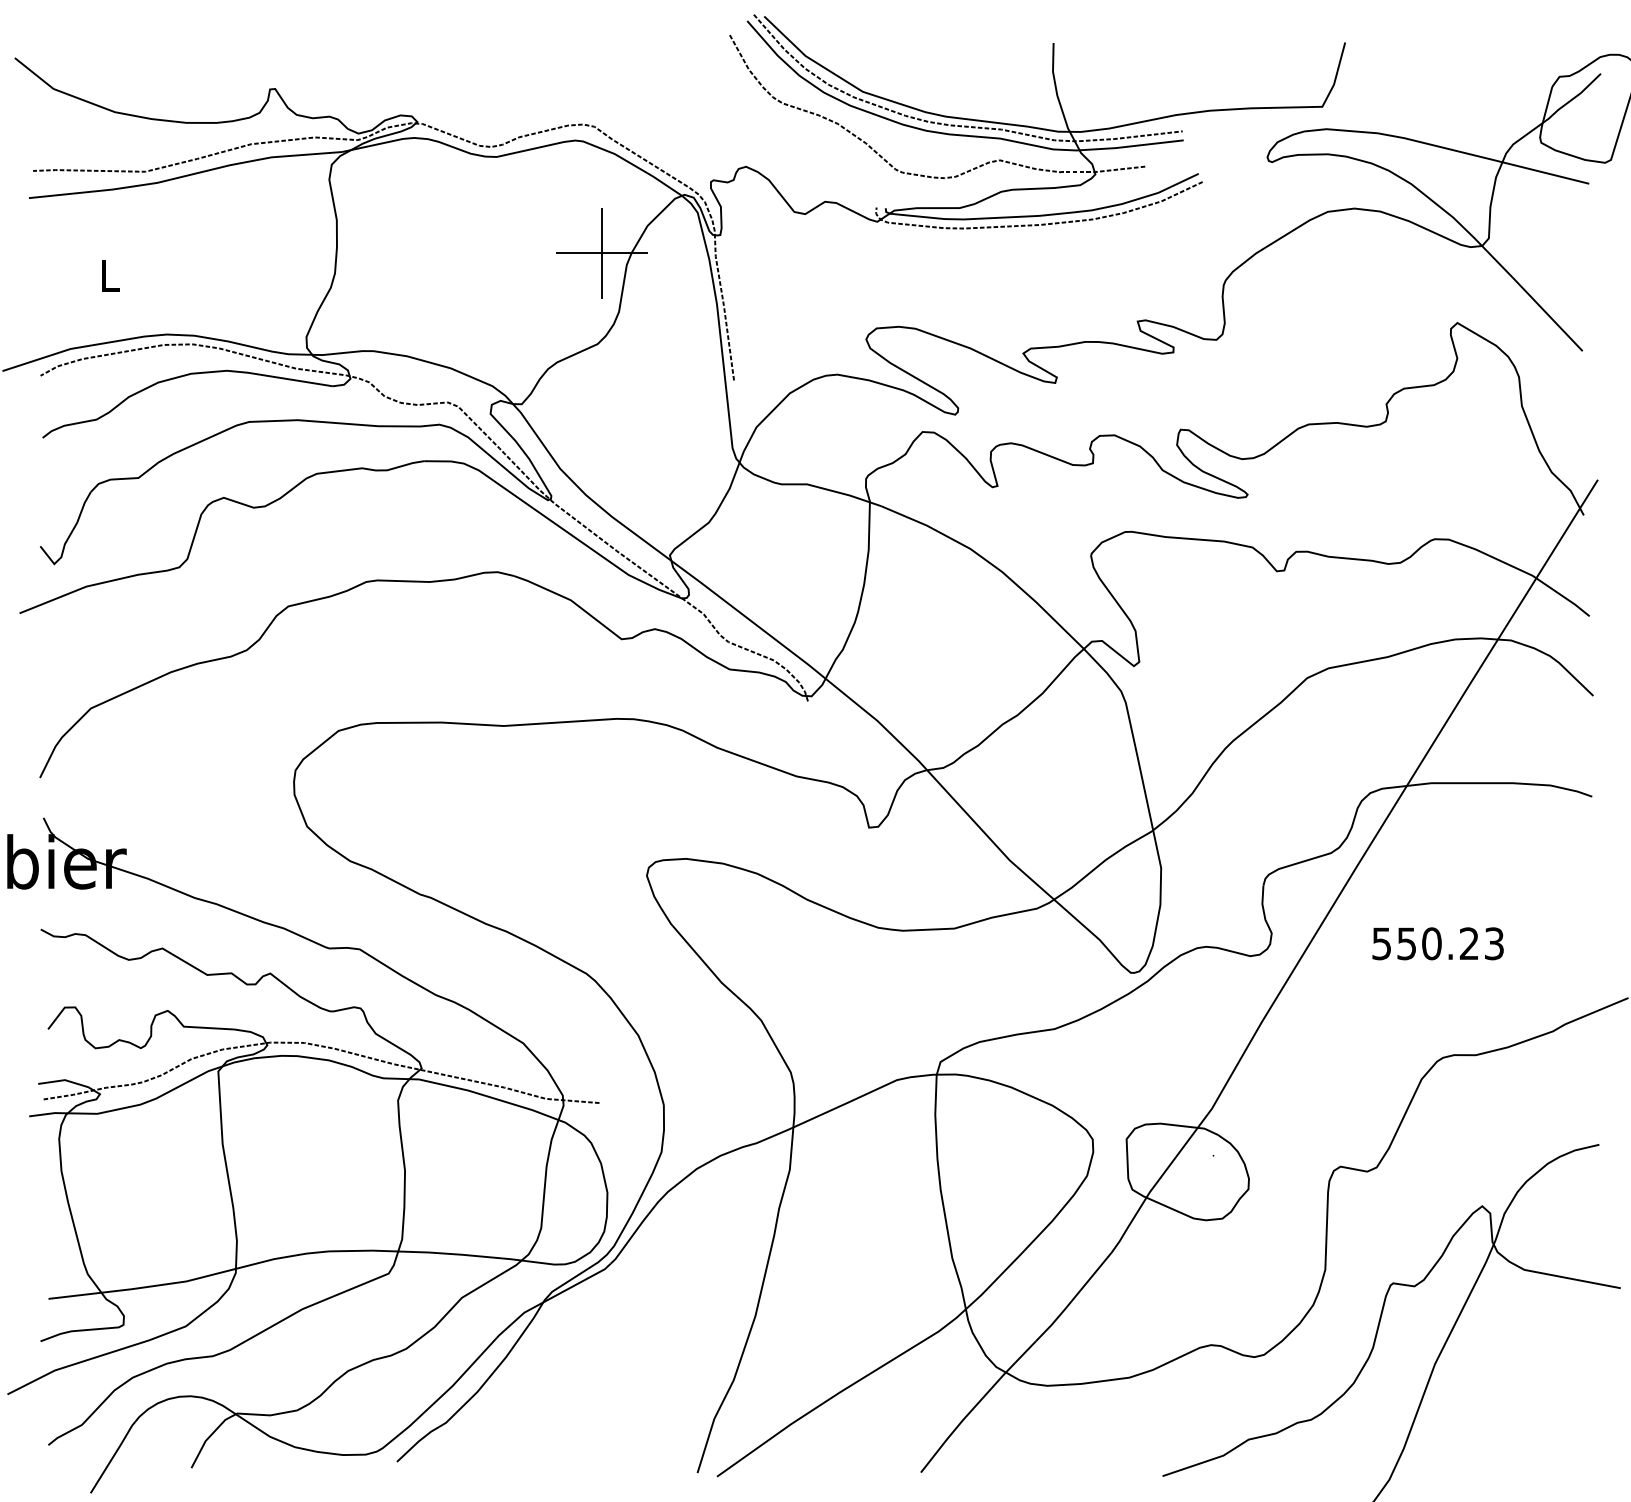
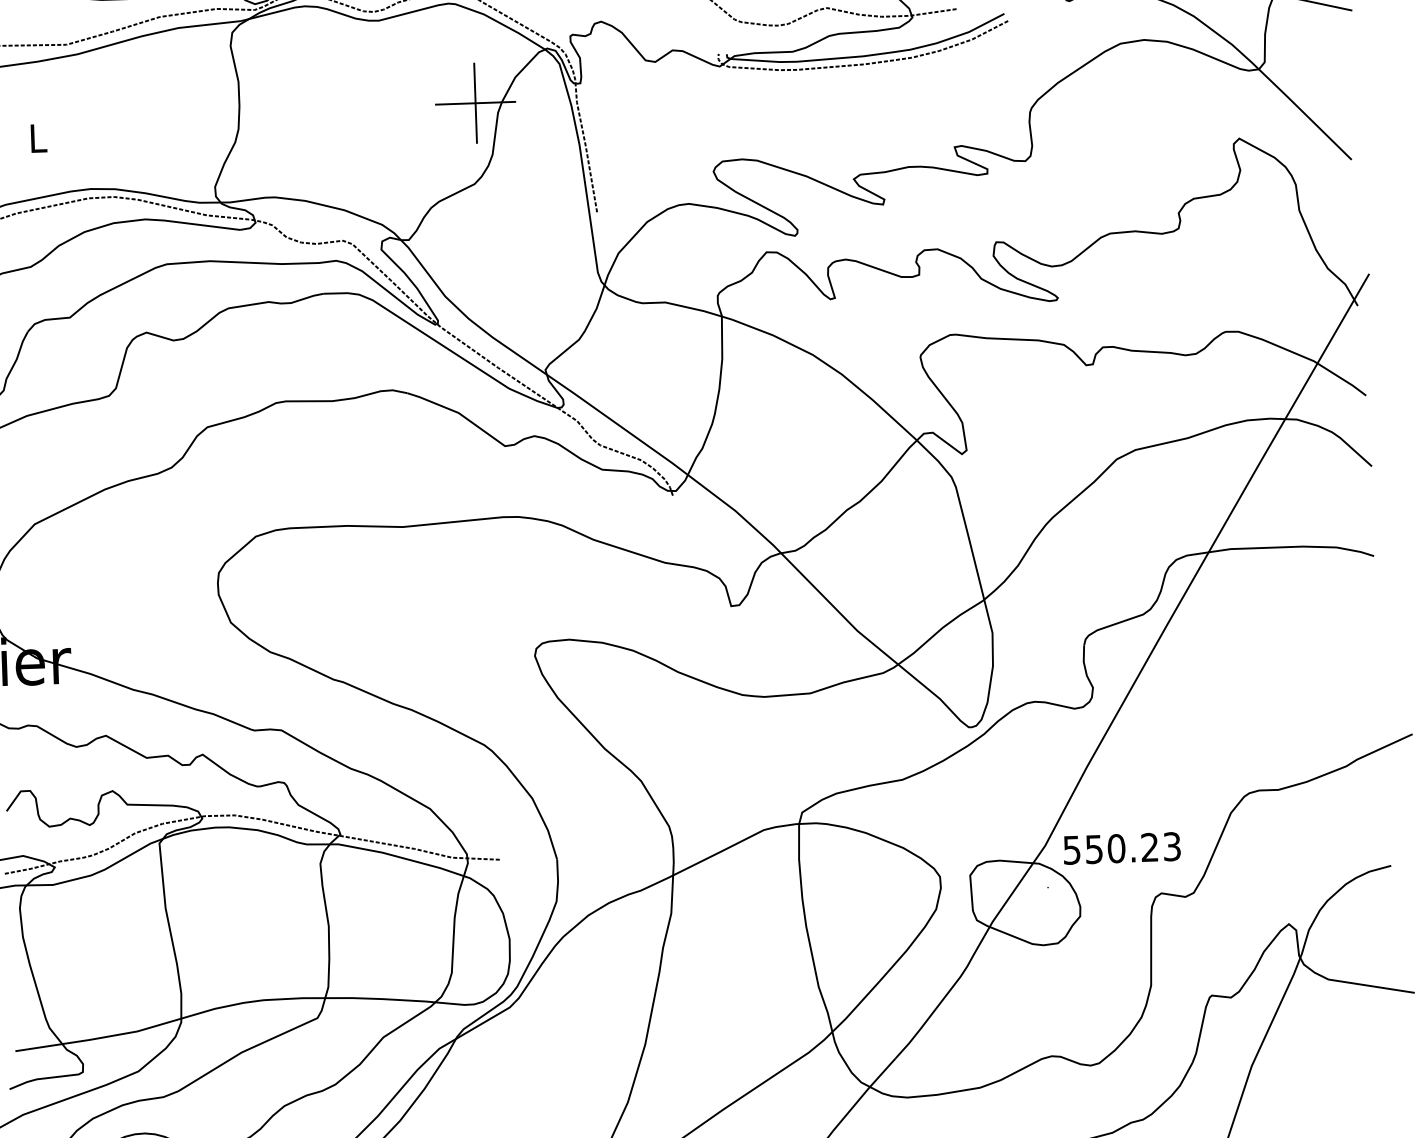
text: (1437, 943) -> (1121, 848), moved

